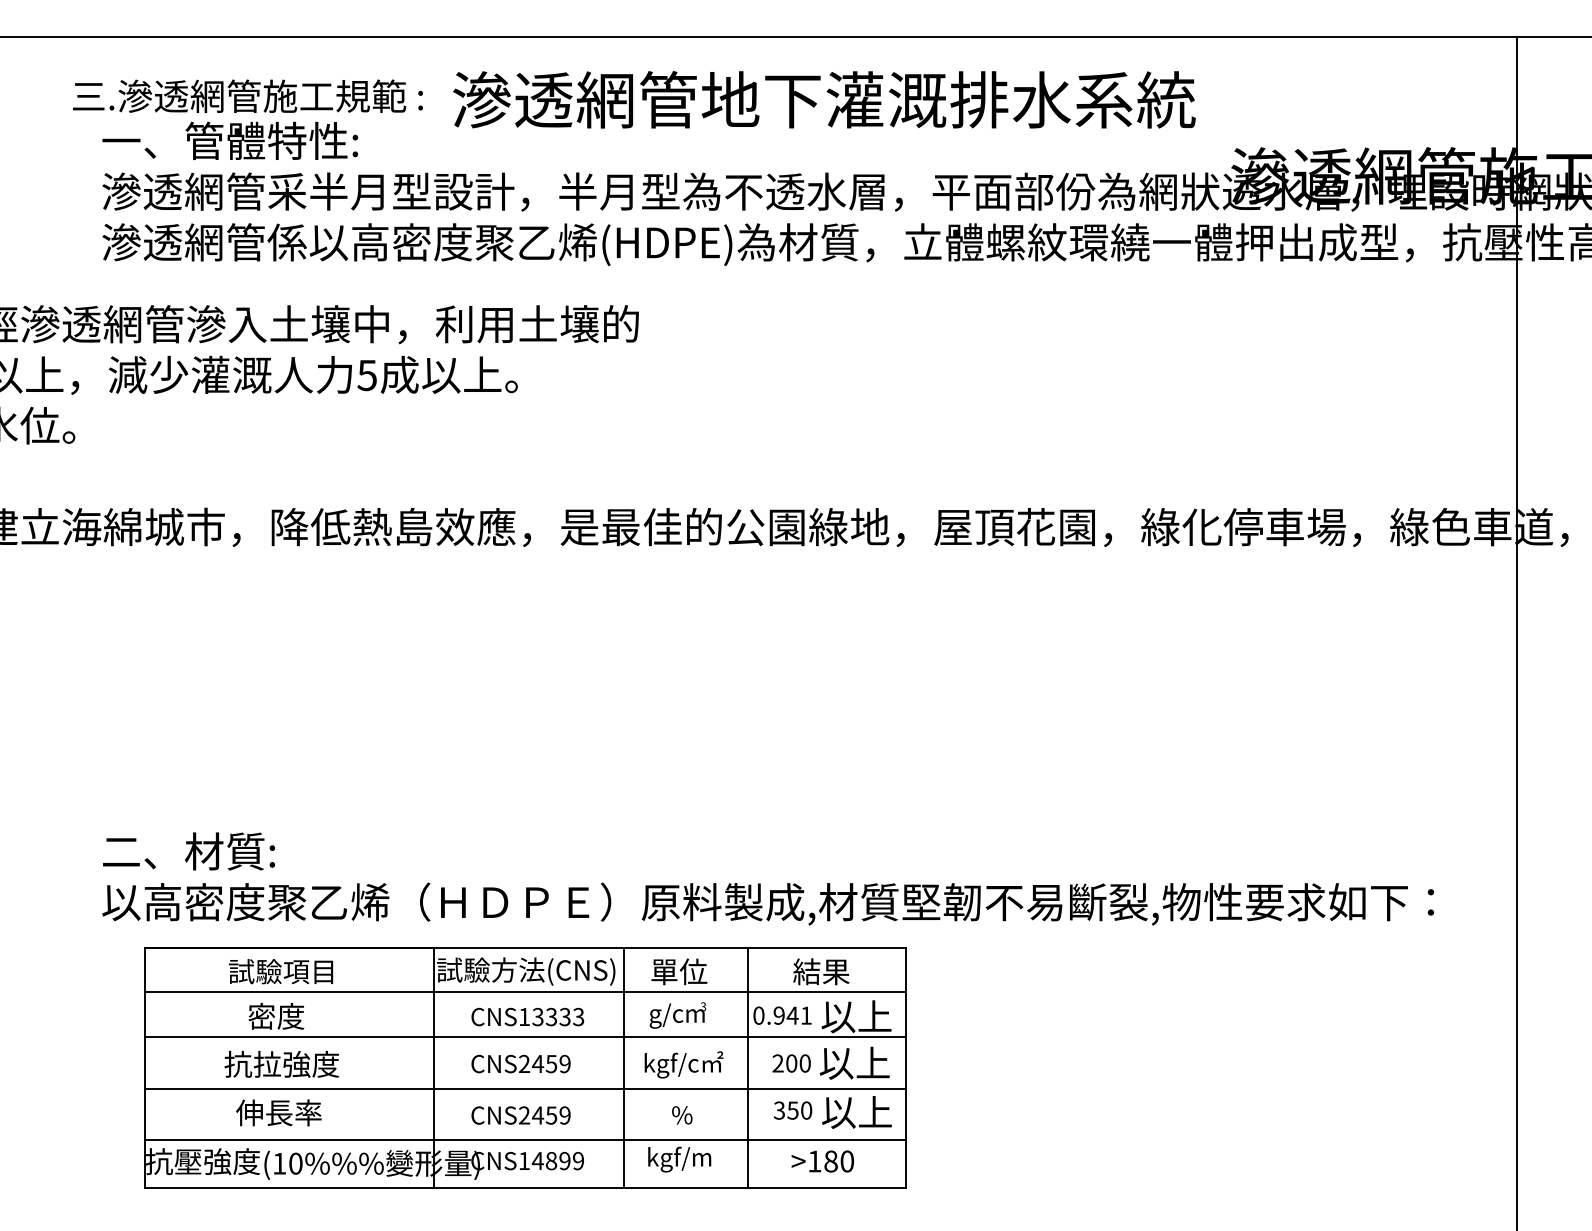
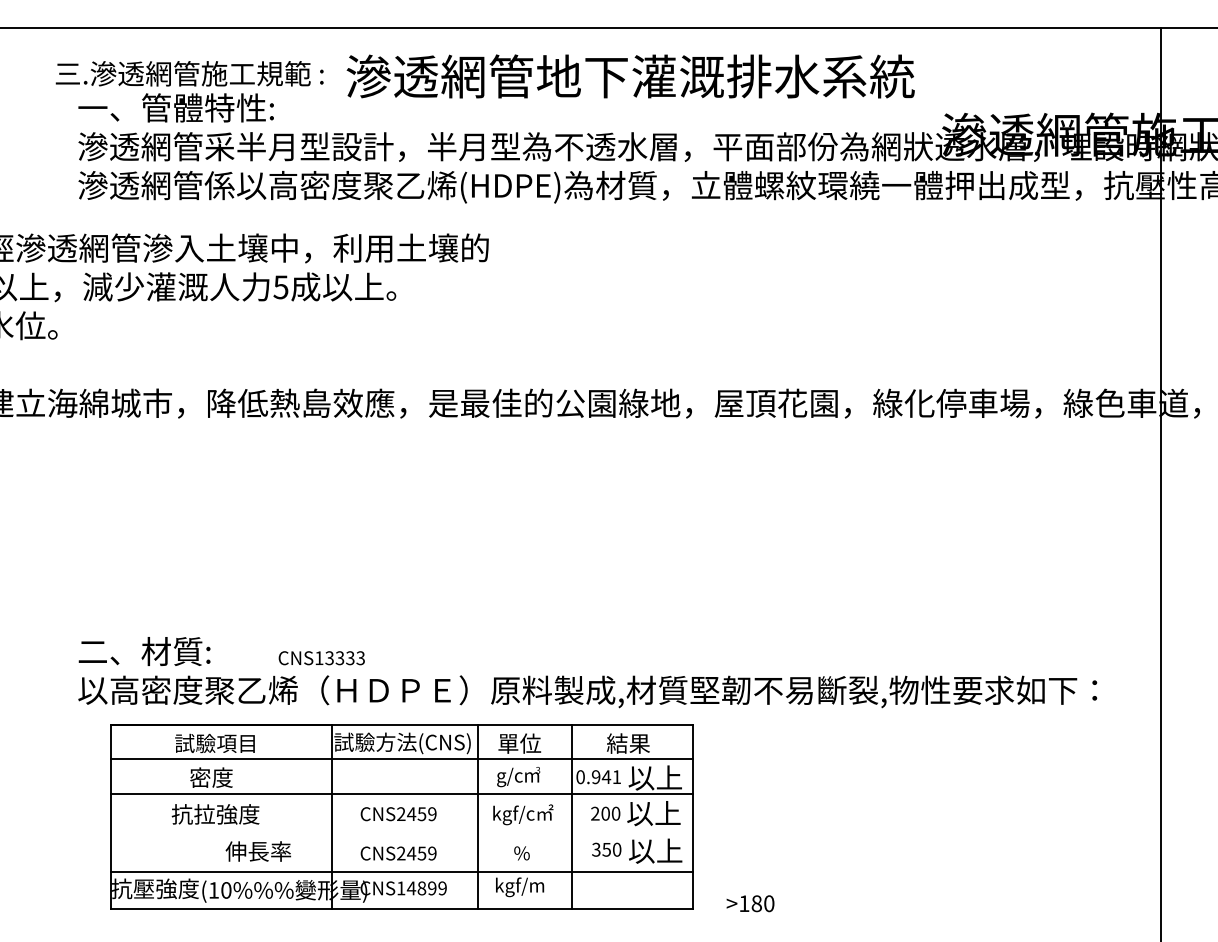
text: (527, 1017) -> (321, 658), moved
line: (524, 1089) -> (401, 833), removed
text: (279, 1112) -> (258, 851), moved
text: (822, 1161) -> (750, 903), moved

